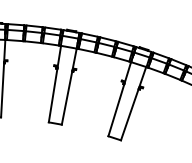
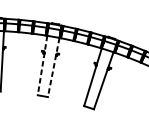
line: (54, 84) -> (42, 65), solid -> dashed
line: (69, 86) -> (53, 67), solid -> dashed

